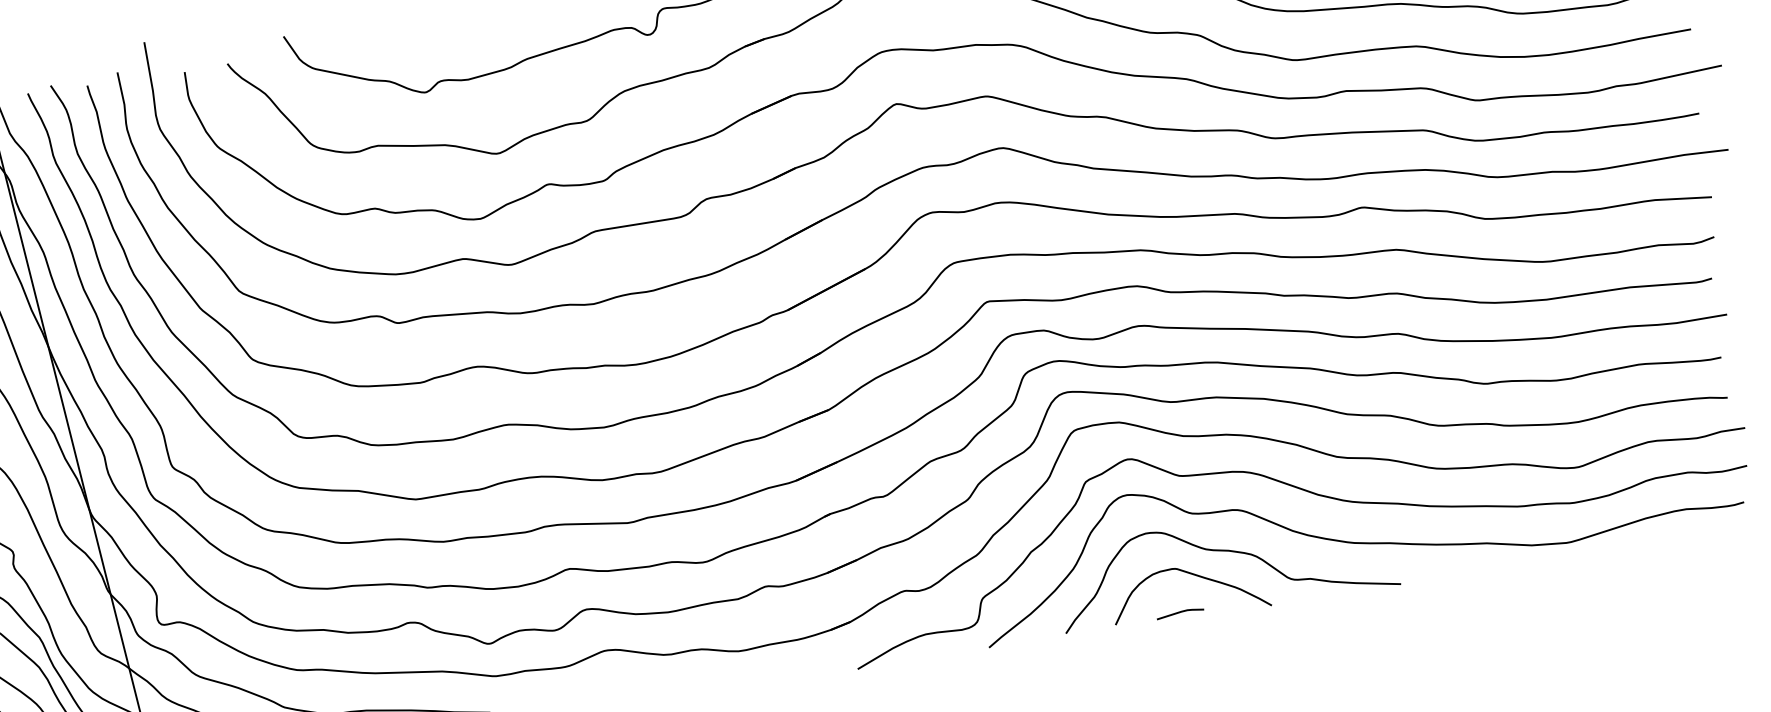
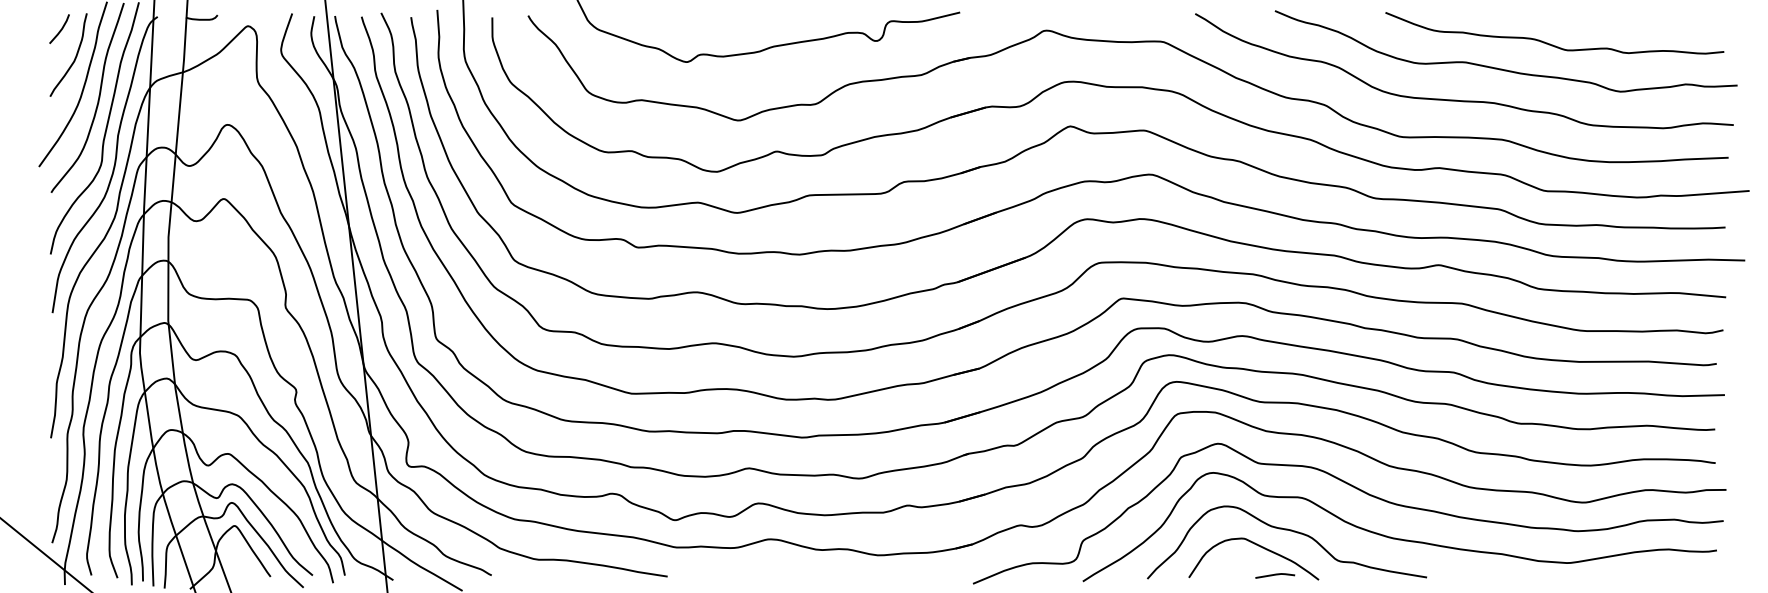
line: (1180, 613) -> (1275, 575), moved

